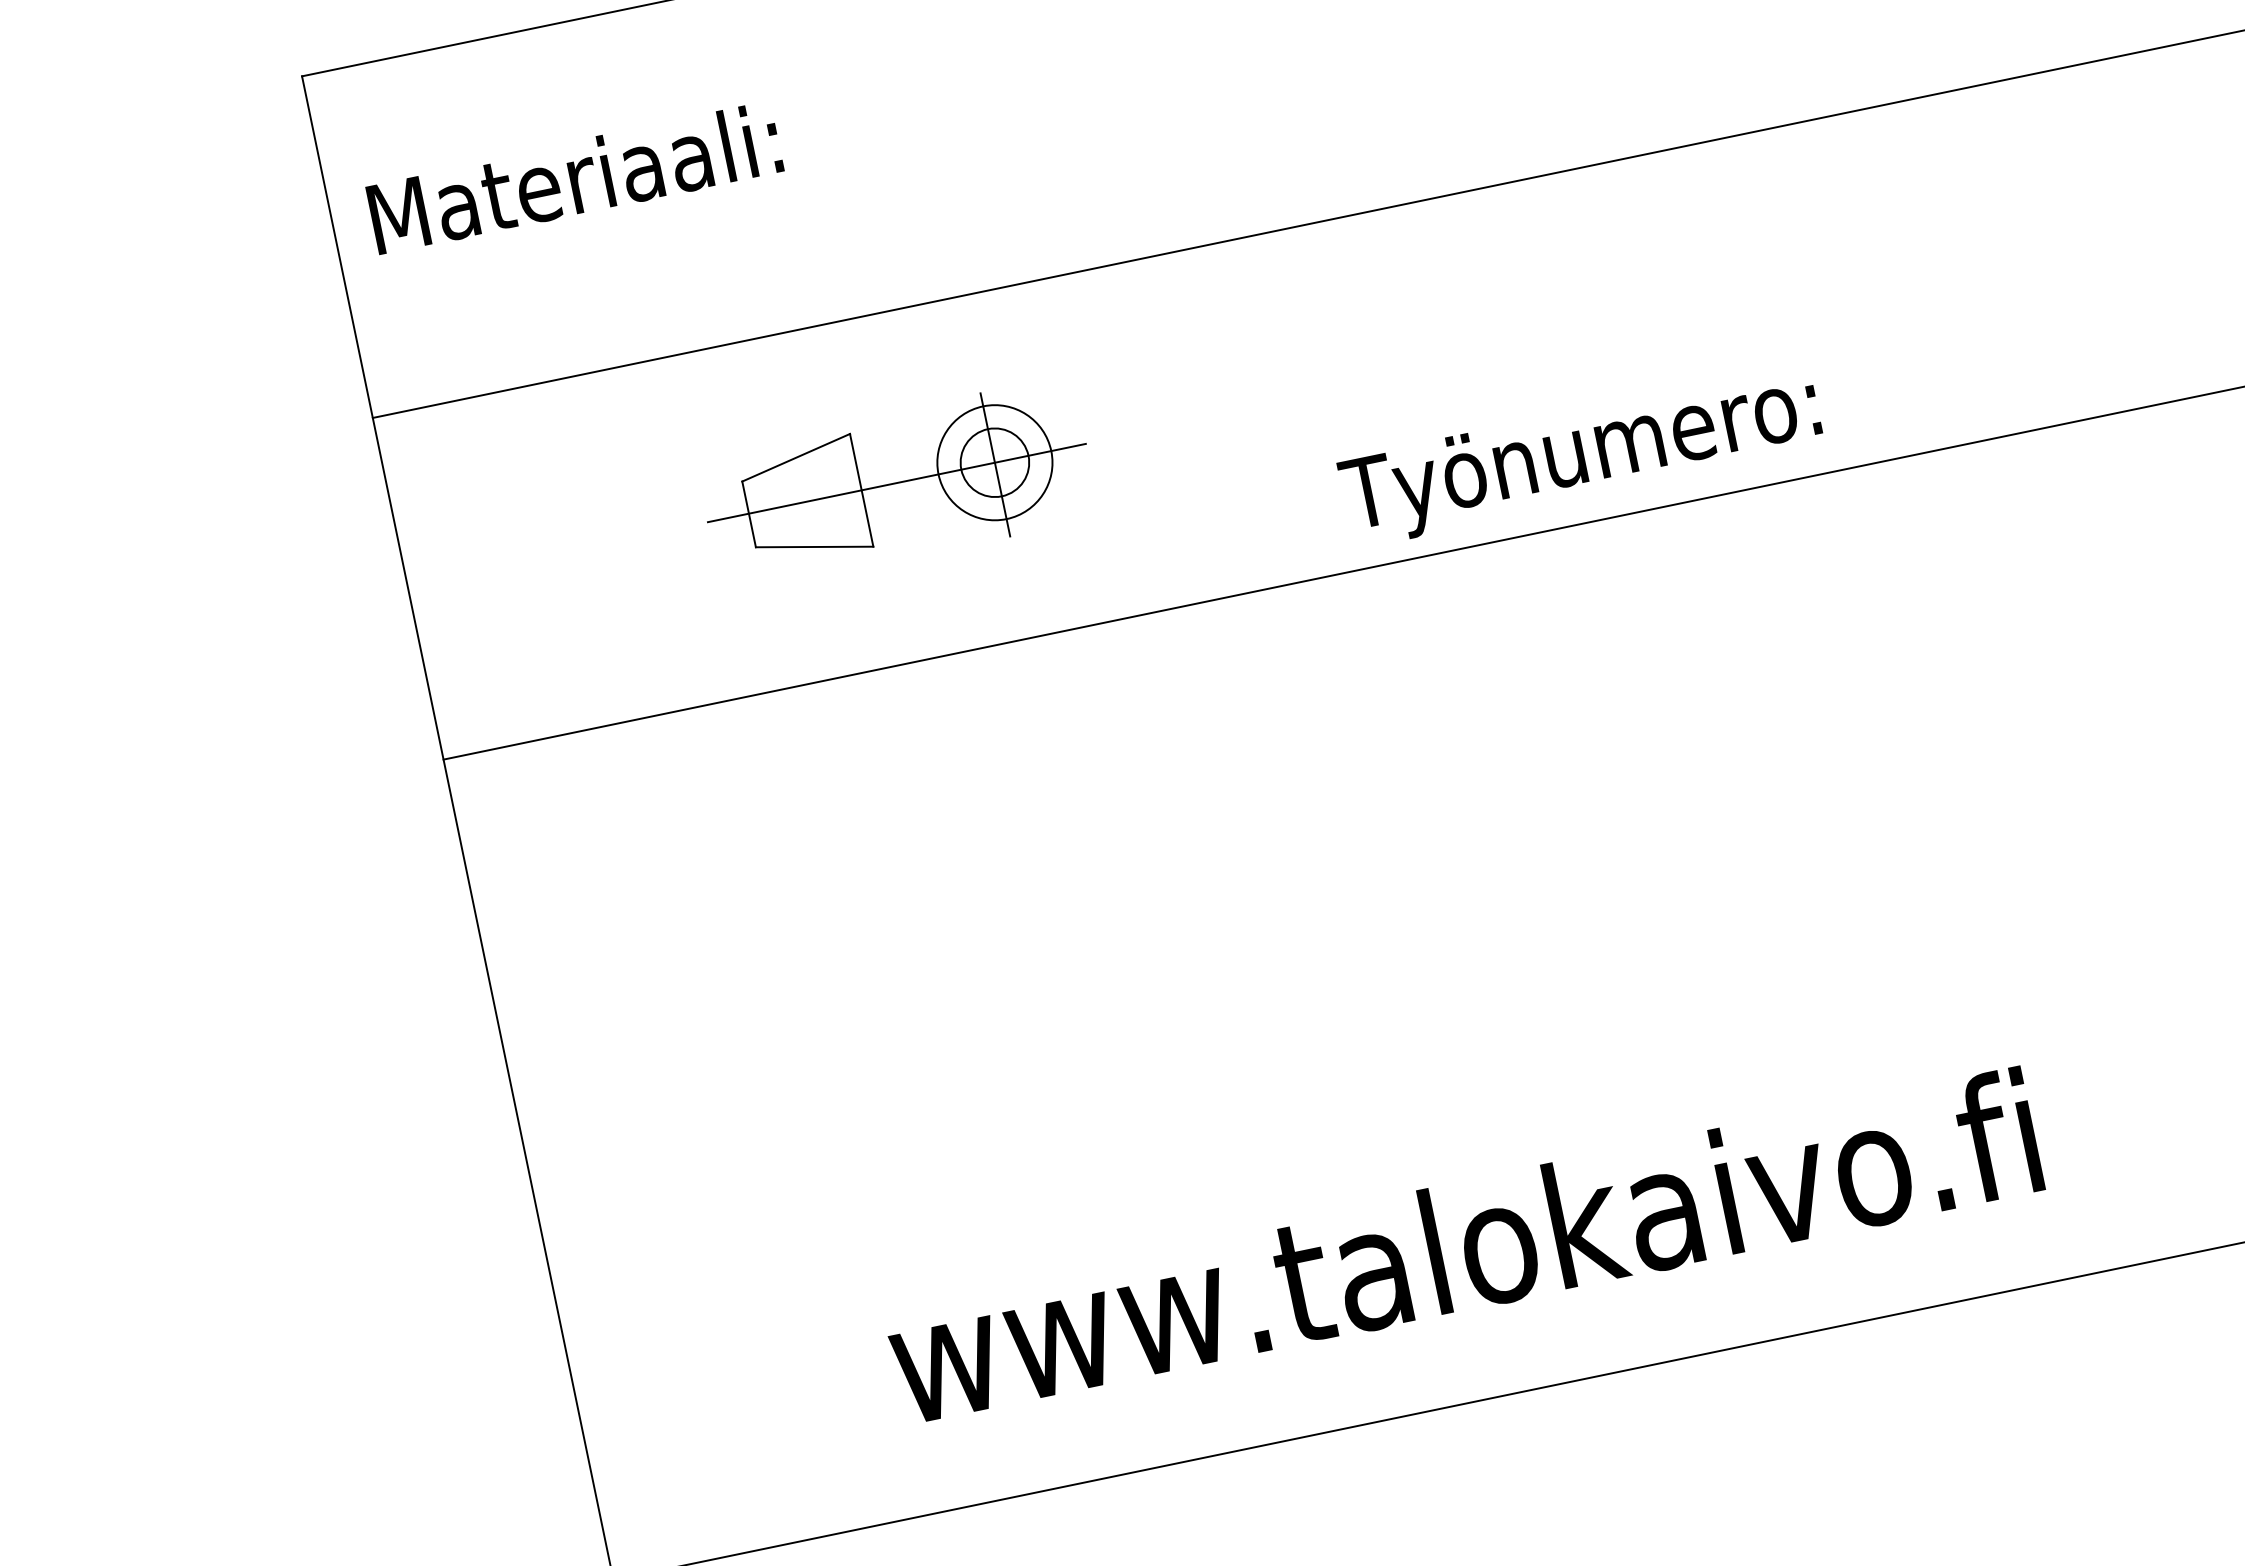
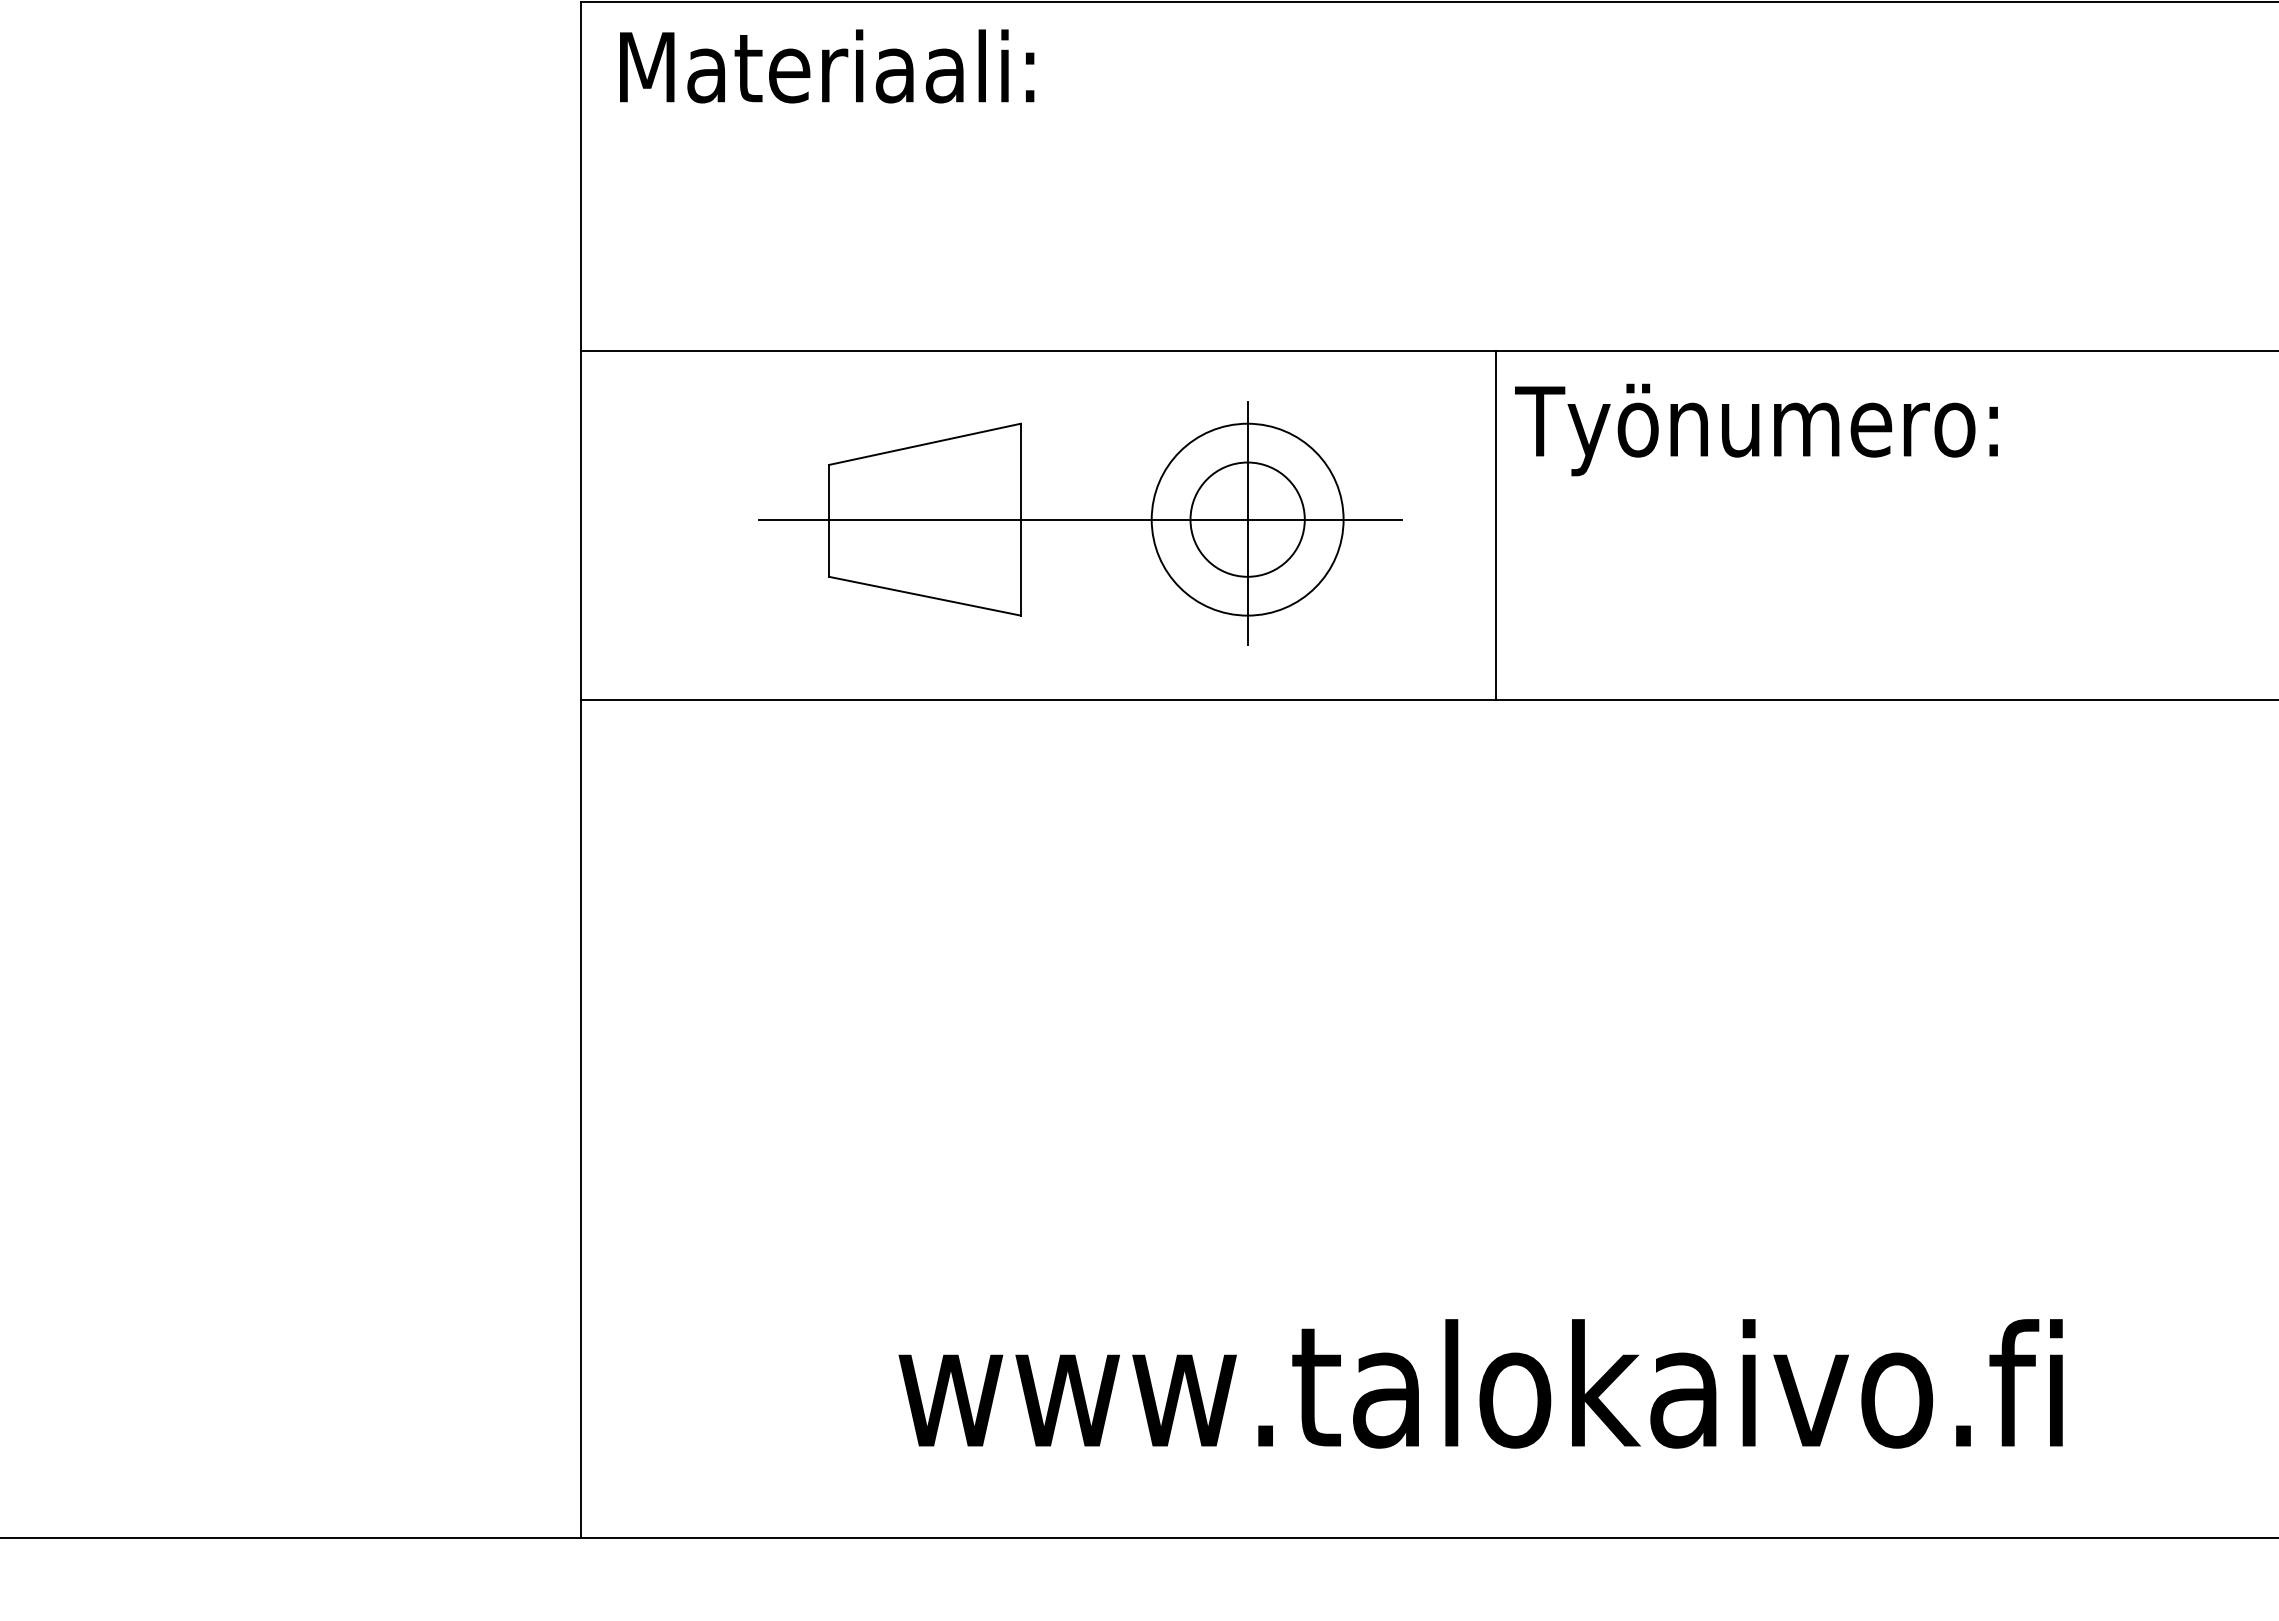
text: (575, 178) -> (827, 66), moved
line: (1303, 403) -> (1495, 525), added
text: (1581, 455) -> (1756, 429), moved
part: (897, 485) -> (1080, 523), size x1.67

